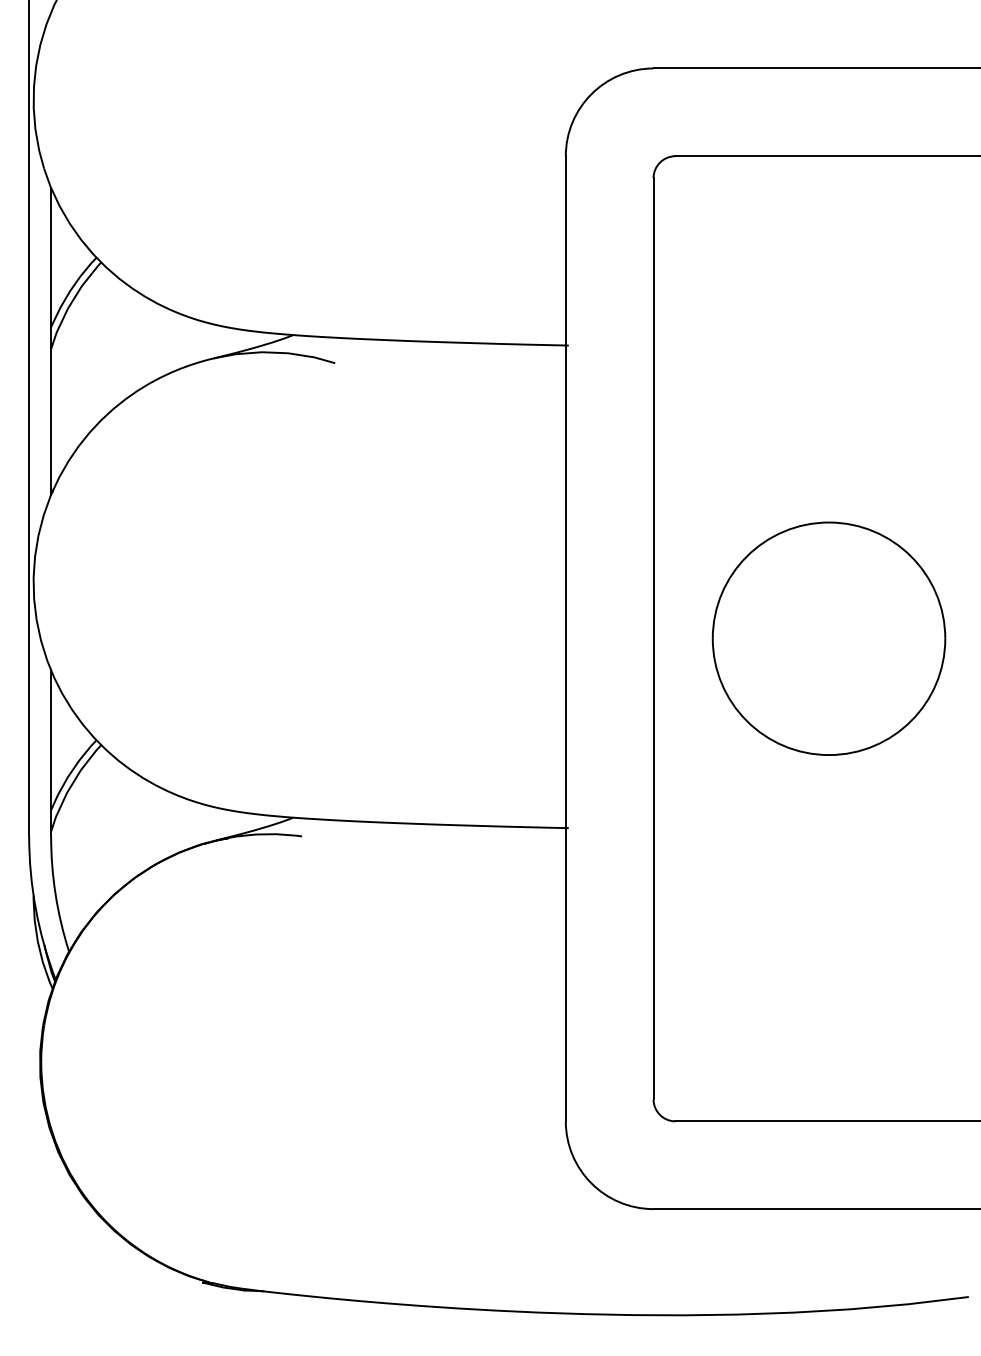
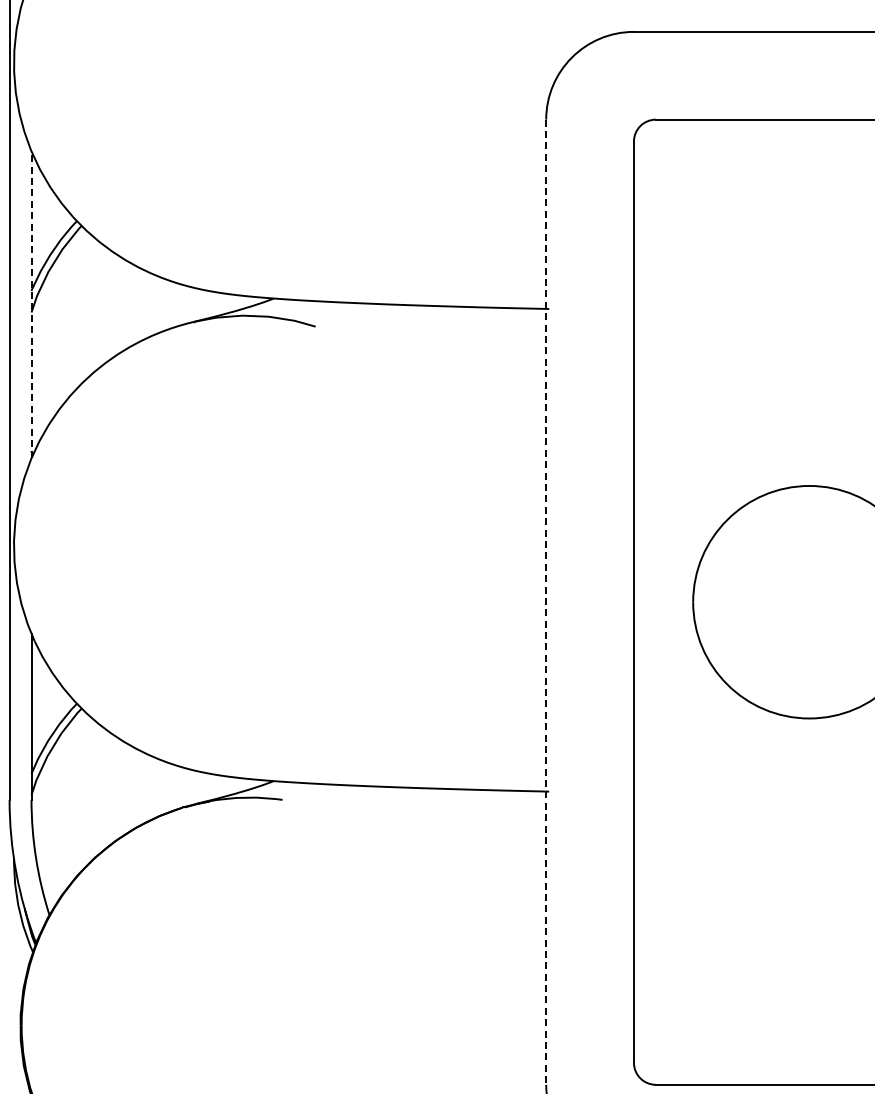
line: (51, 341) -> (31, 304), solid -> dashed
line: (565, 638) -> (545, 601), solid -> dashed

